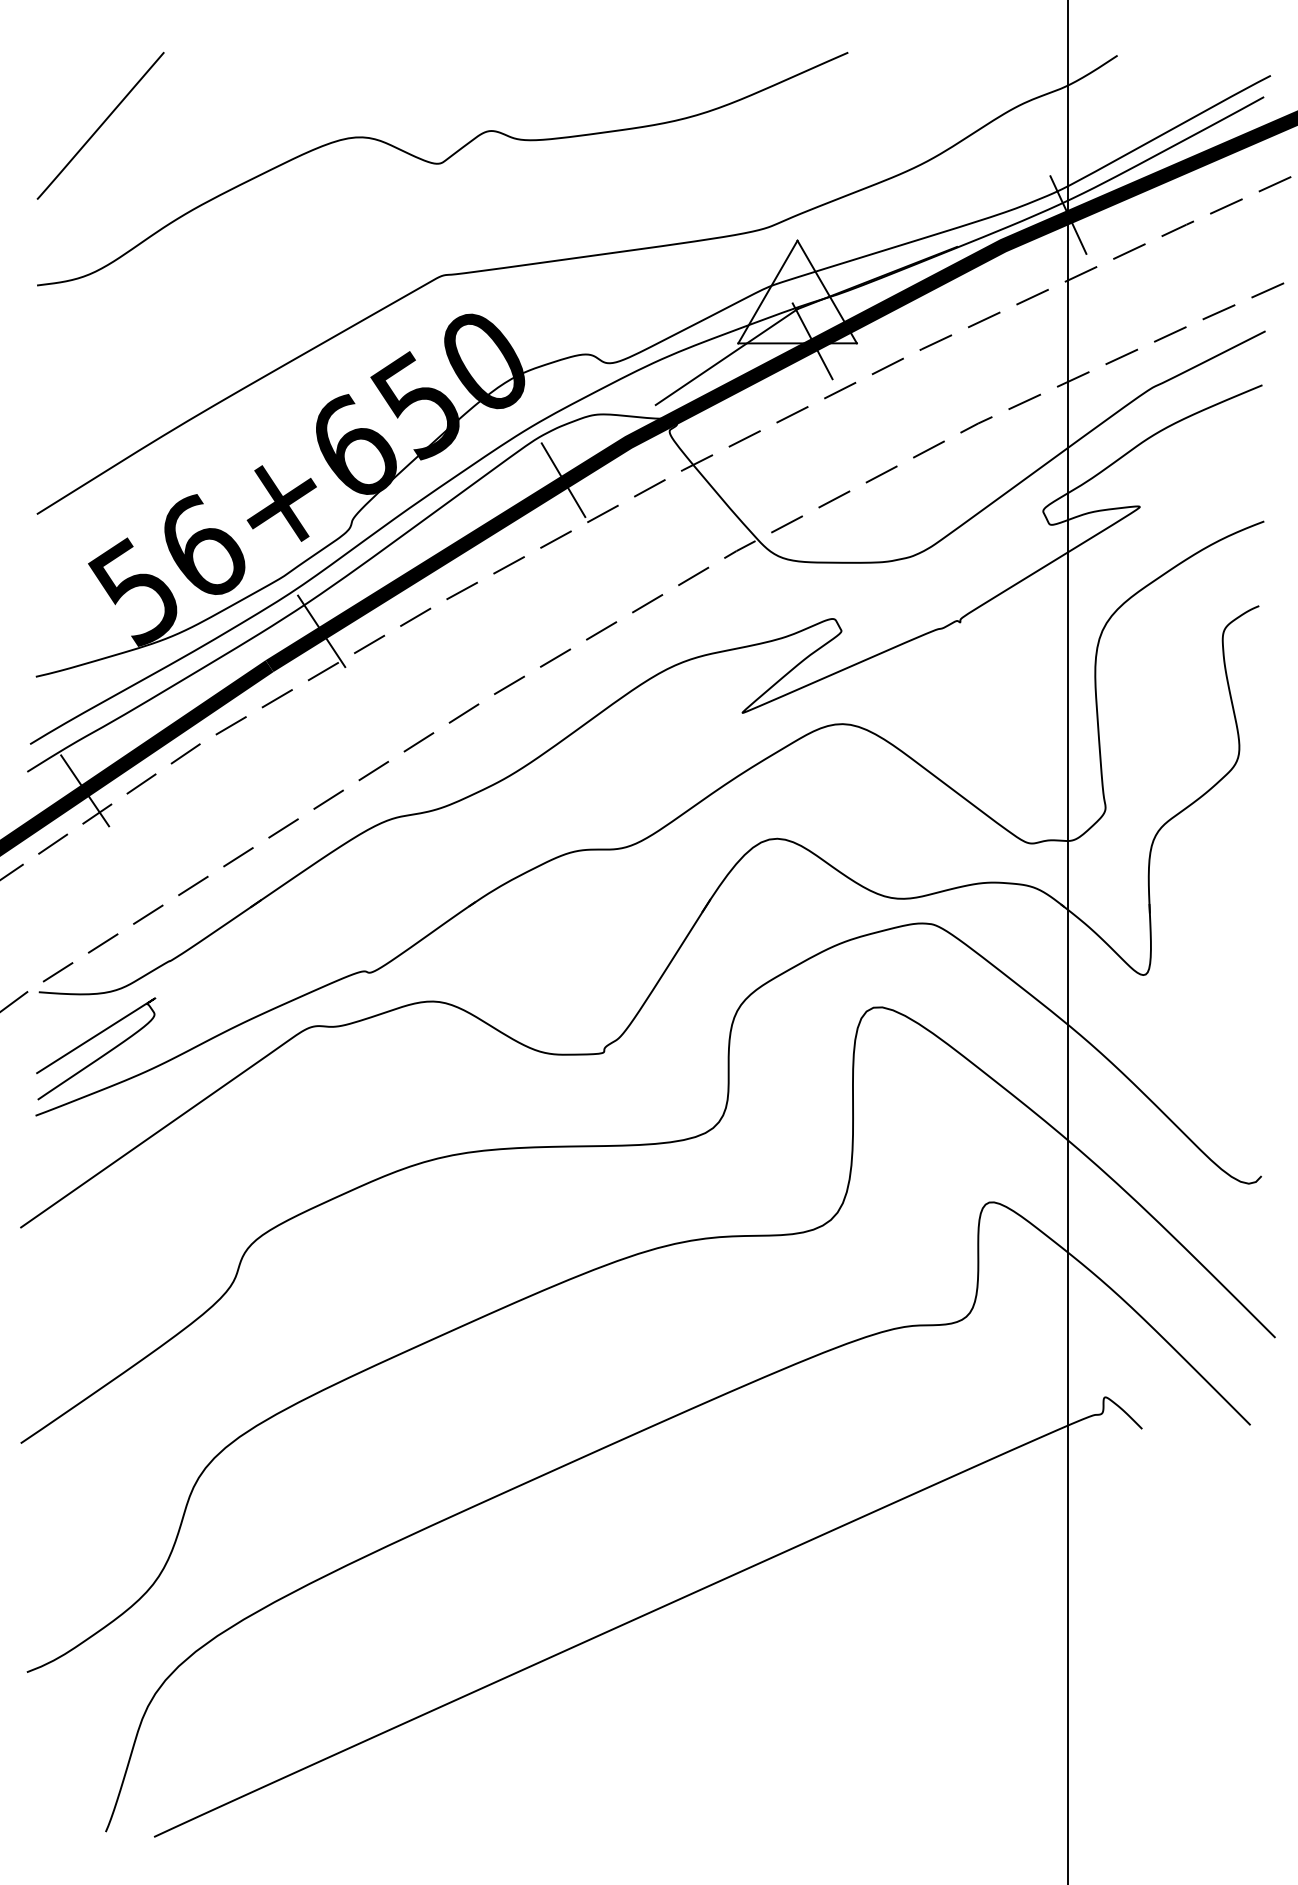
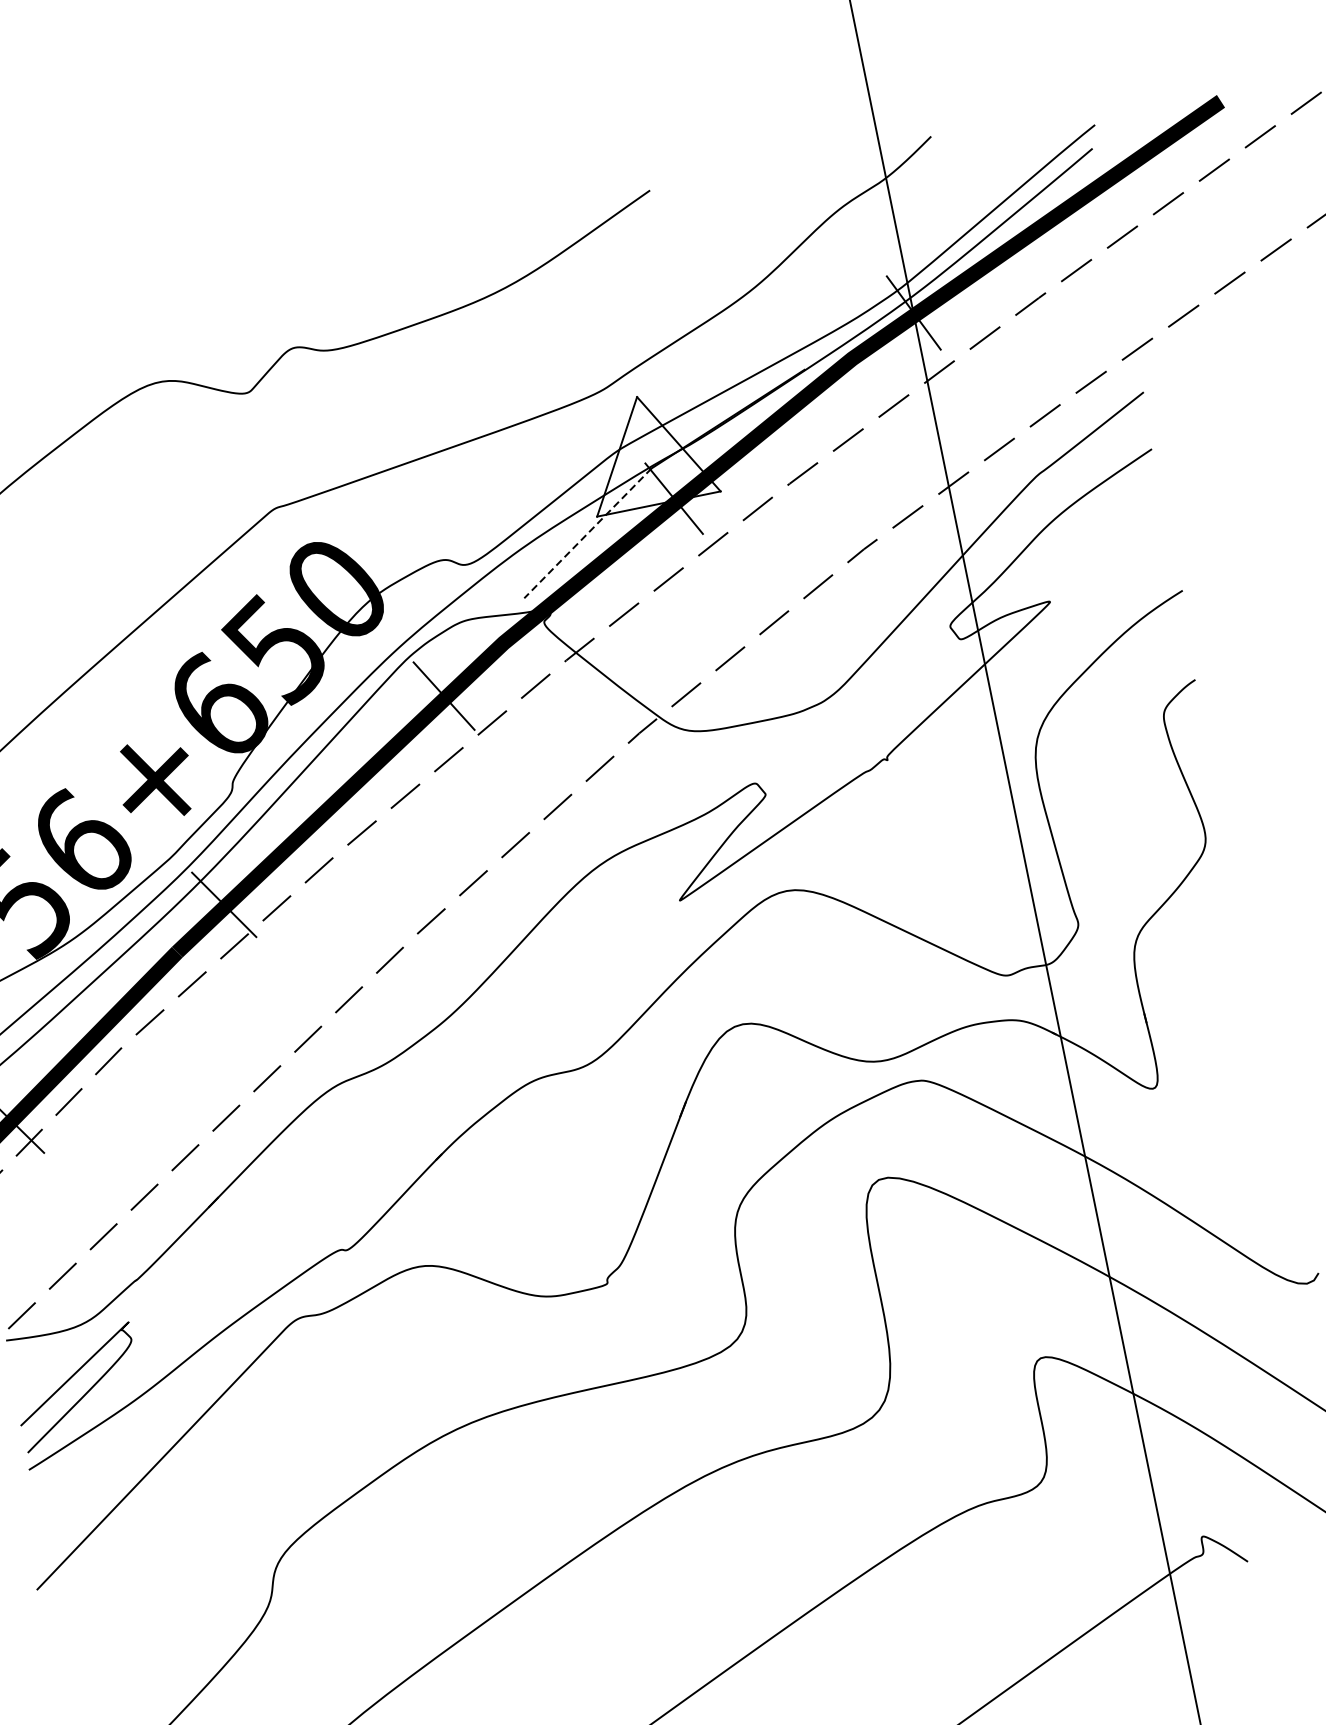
line: (726, 357) -> (587, 533), solid -> dashed

